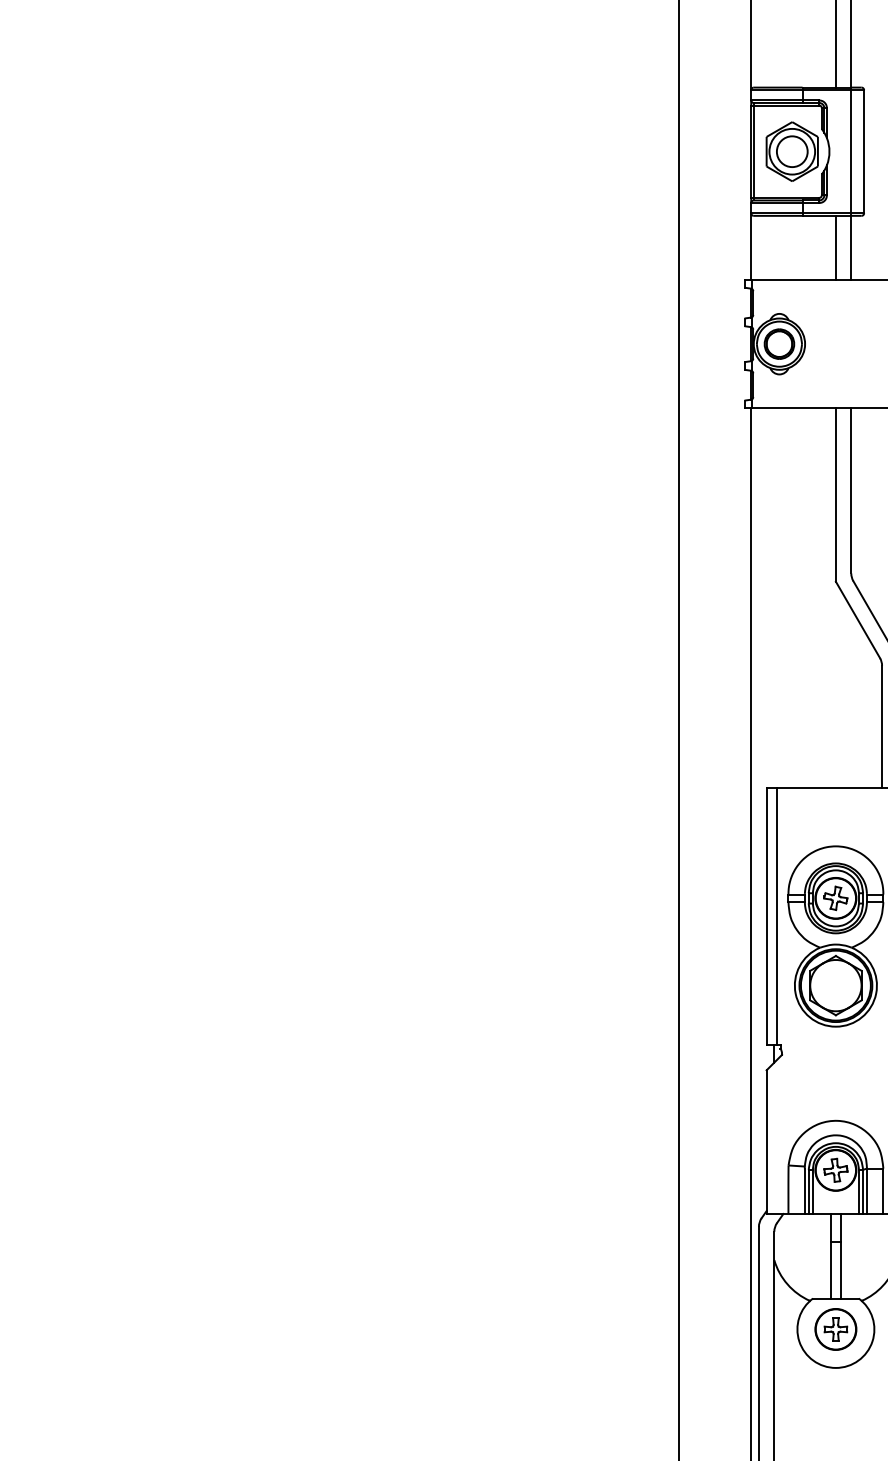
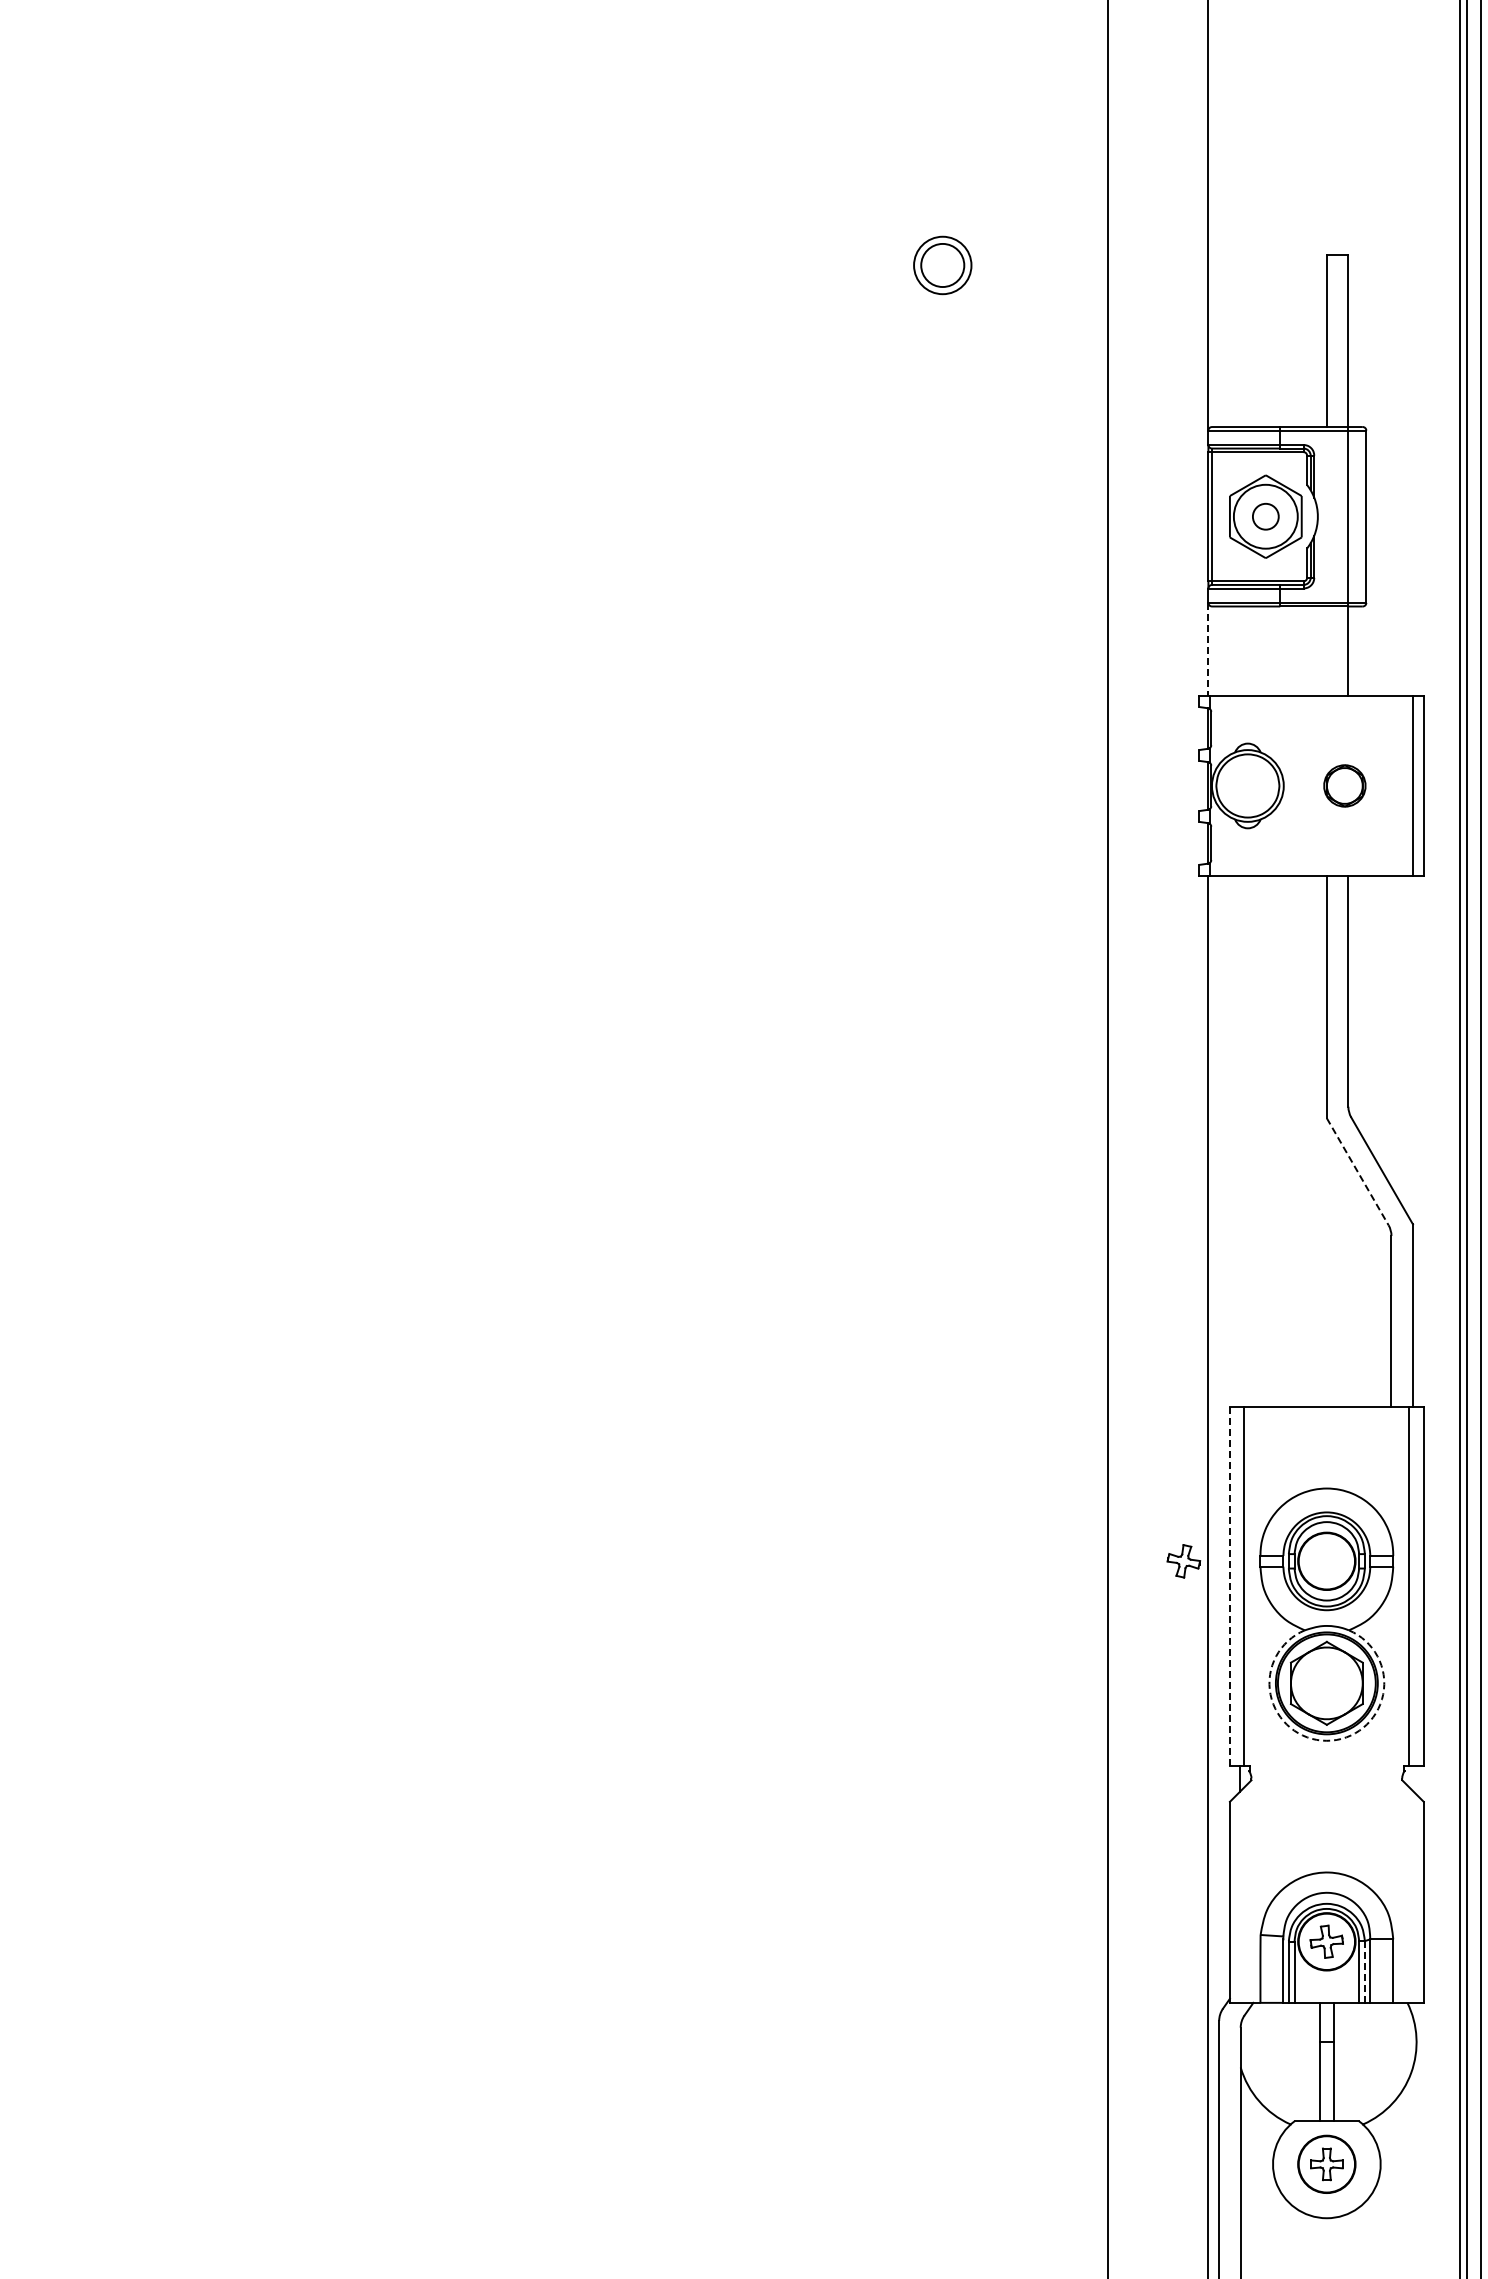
circle: (792, 151) -> (1265, 516), size x0.6
line: (751, 246) -> (1208, 649), solid -> dashed
line: (835, 248) -> (1326, 651), removed
part: (779, 343) -> (1344, 785), moved
line: (857, 619) -> (1357, 1171), solid -> dashed
part: (835, 898) -> (1183, 1561), moved
line: (766, 916) -> (1229, 1586), solid -> dashed
arc: (835, 1026) -> (1326, 1740), solid -> dashed
line: (862, 1191) -> (1364, 1971), solid -> dashed

